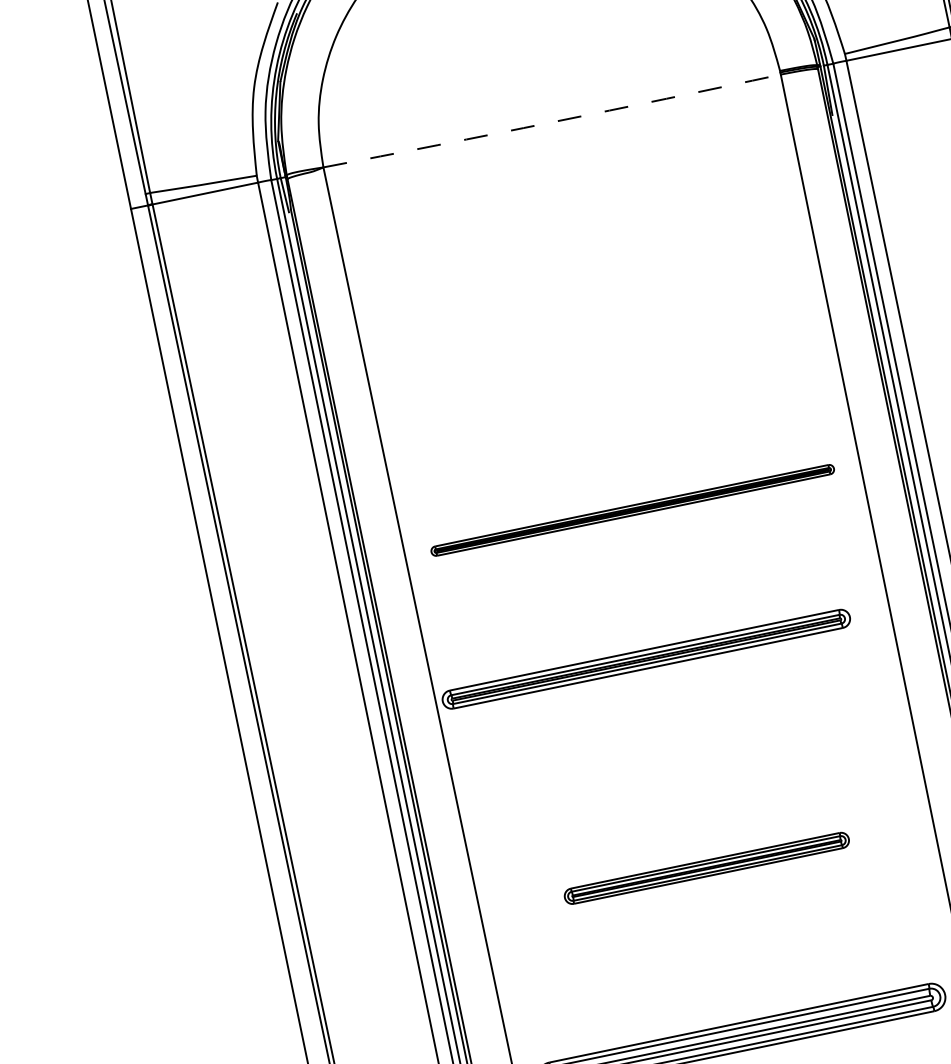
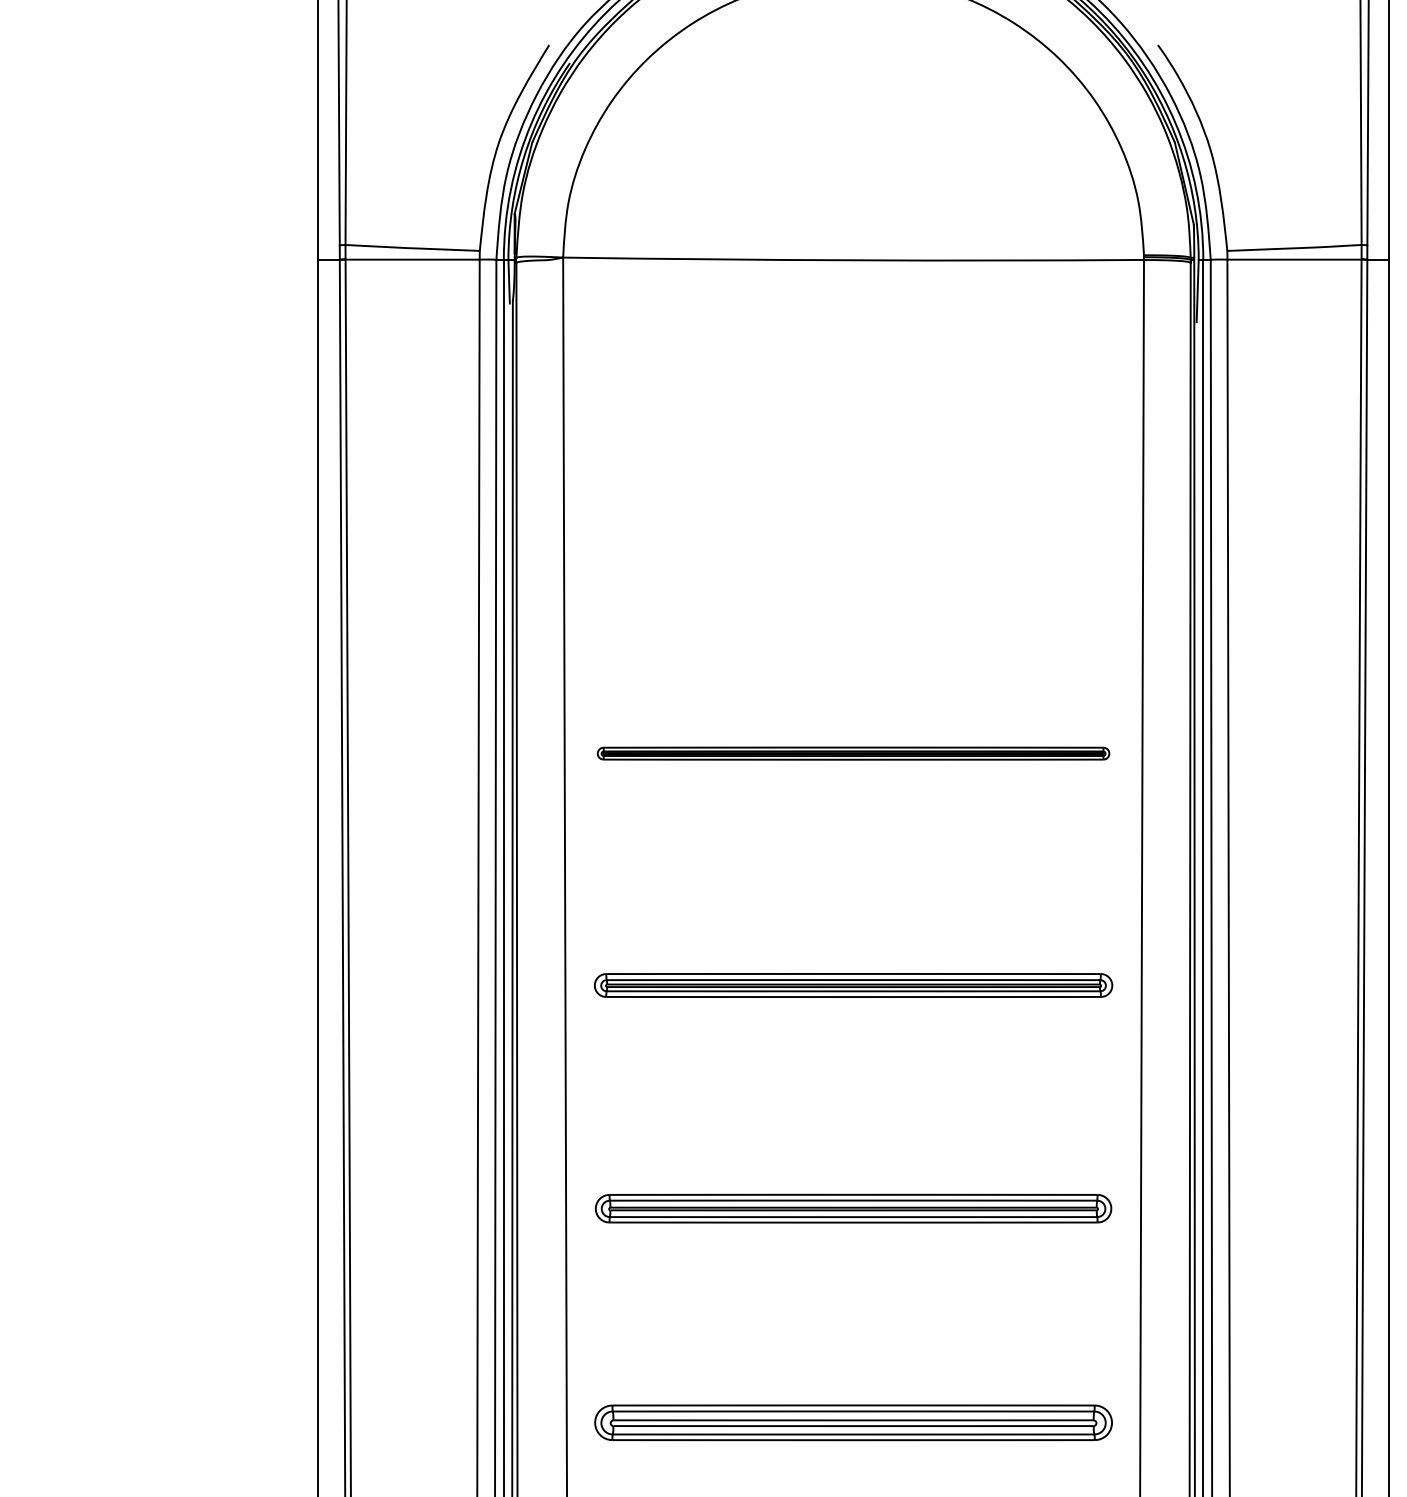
arc: (552, 122) -> (853, 260), dashed -> solid
part: (646, 659) -> (853, 985), moved
part: (706, 868) -> (853, 1208), size x1.43

